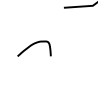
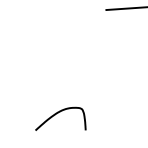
curve: (33, 45) -> (59, 114), moved

